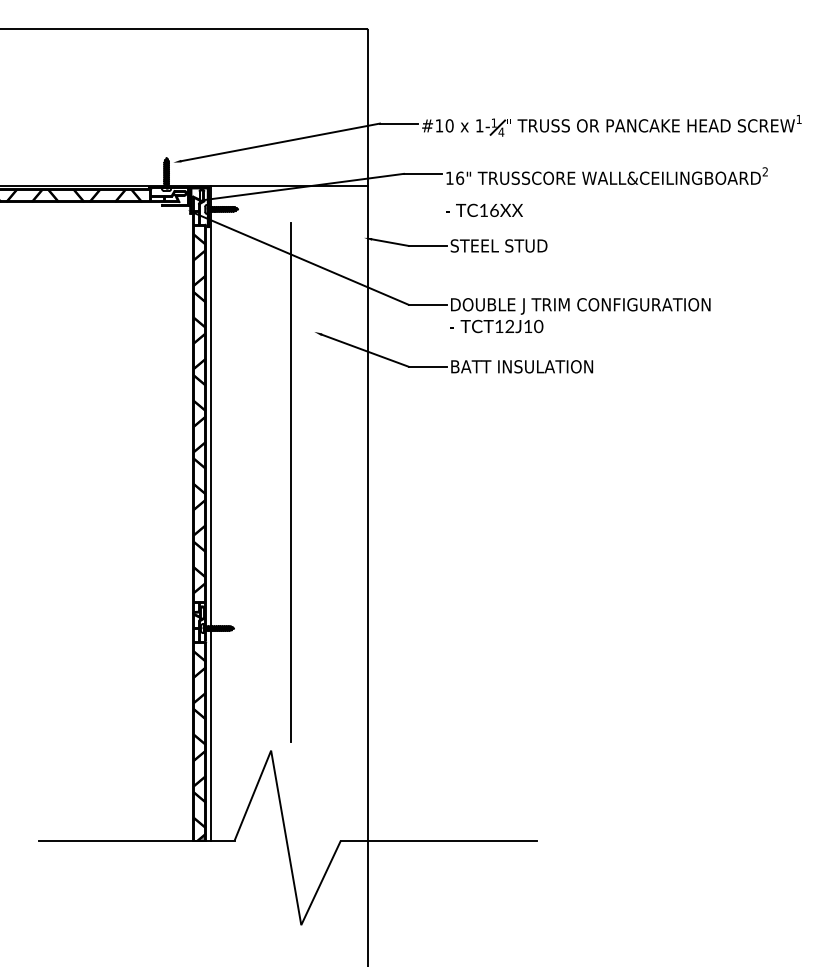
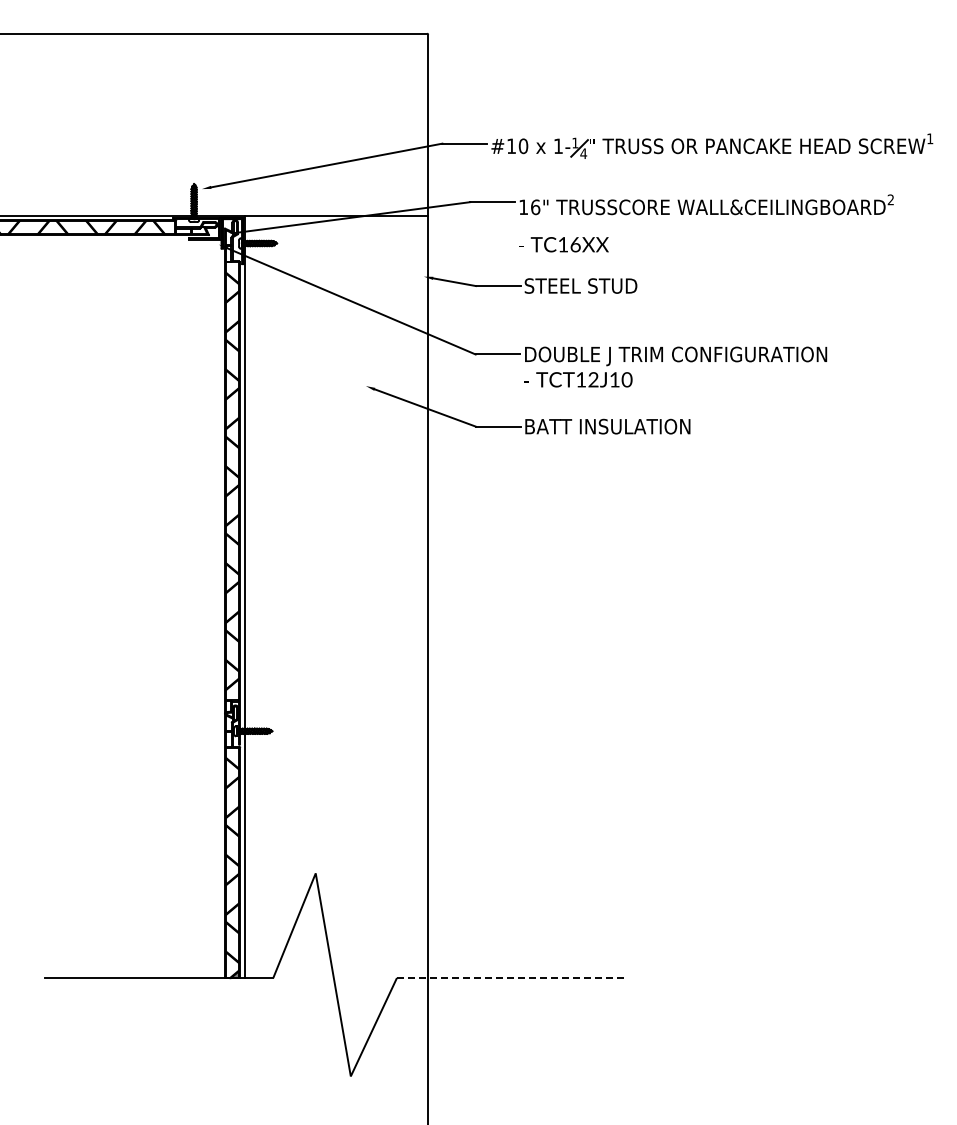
line: (290, 481) -> (338, 560), removed
line: (439, 840) -> (511, 978), solid -> dashed

